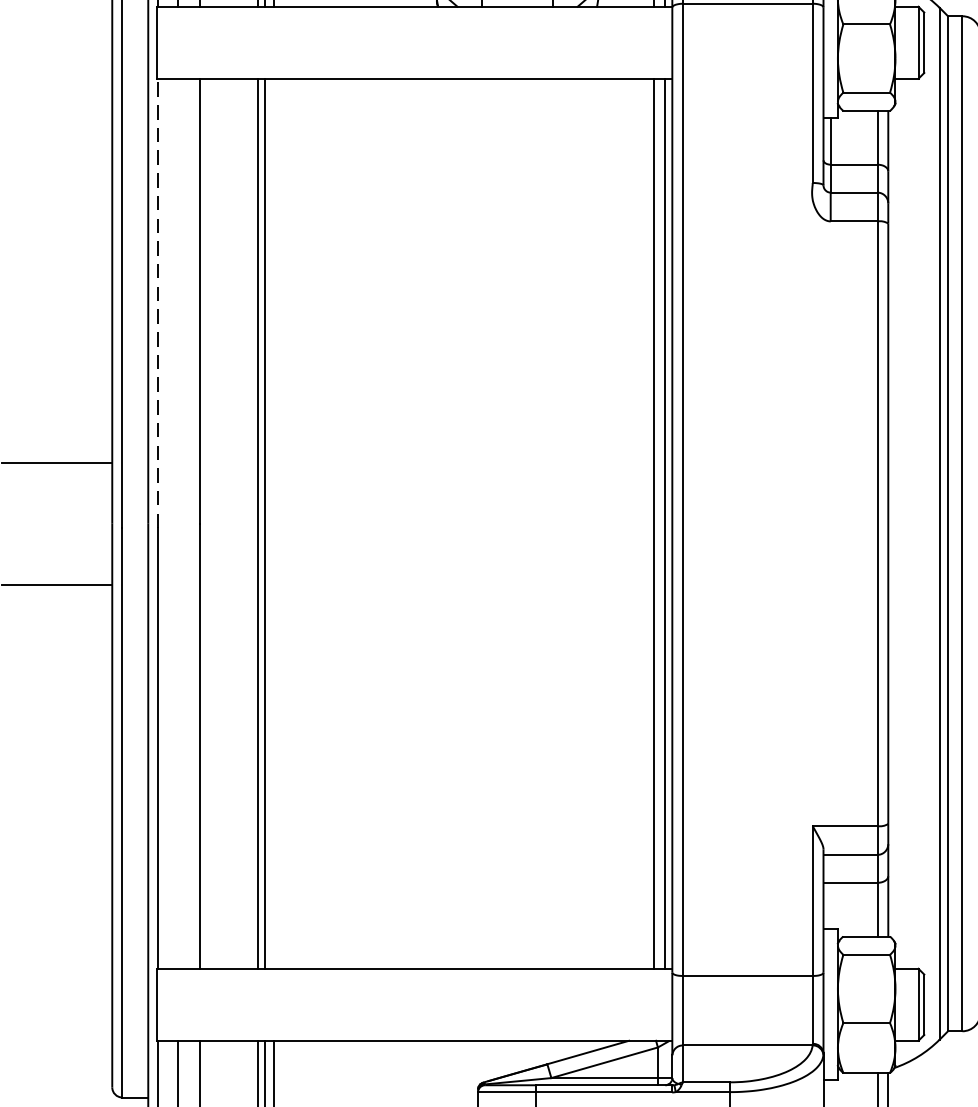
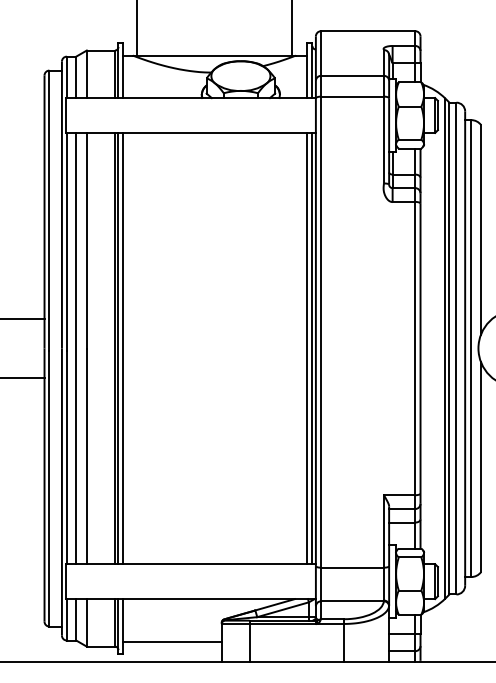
line: (157, 302) -> (66, 241), dashed -> solid
line: (178, 523) -> (76, 348), added
line: (273, 523) -> (122, 348), added

